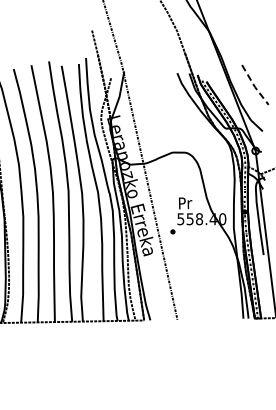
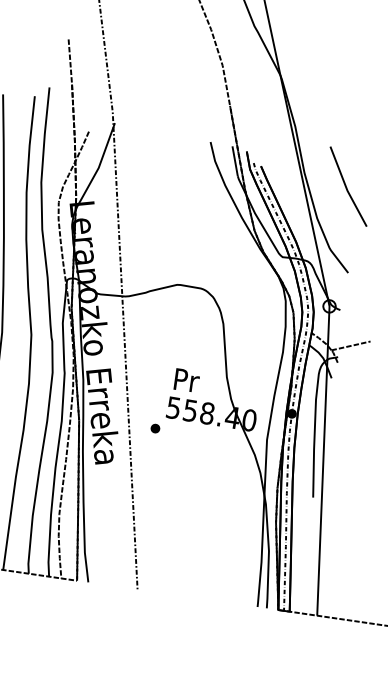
line: (254, 86) -> (346, 189), dashed -> solid

